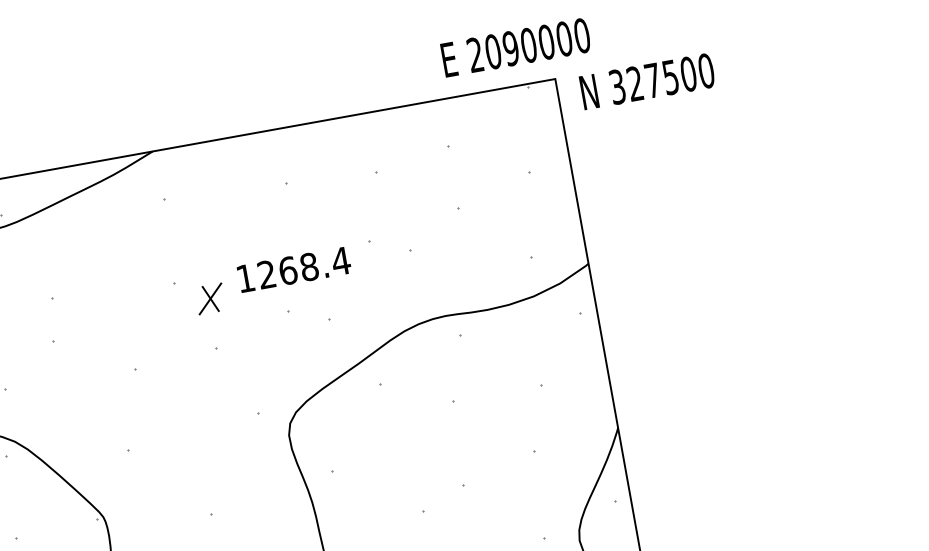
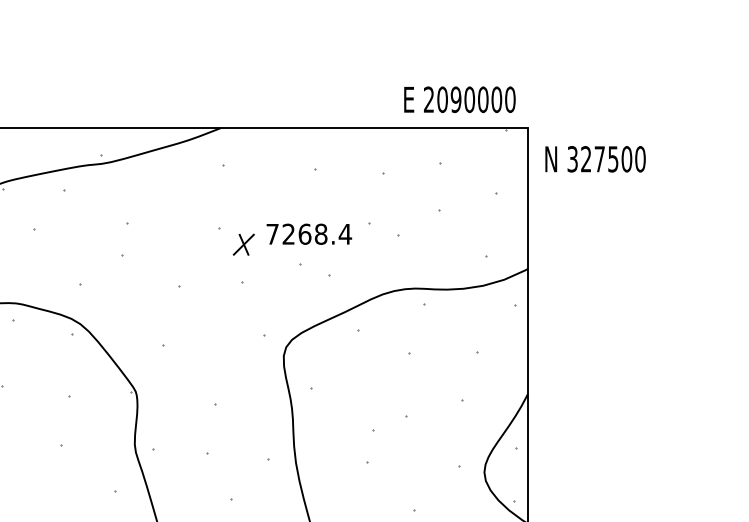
text: (515, 47) -> (459, 99), moved
text: (647, 81) -> (595, 159), moved
text: (245, 278) -> (272, 234), 1268.4 -> 7268.4

